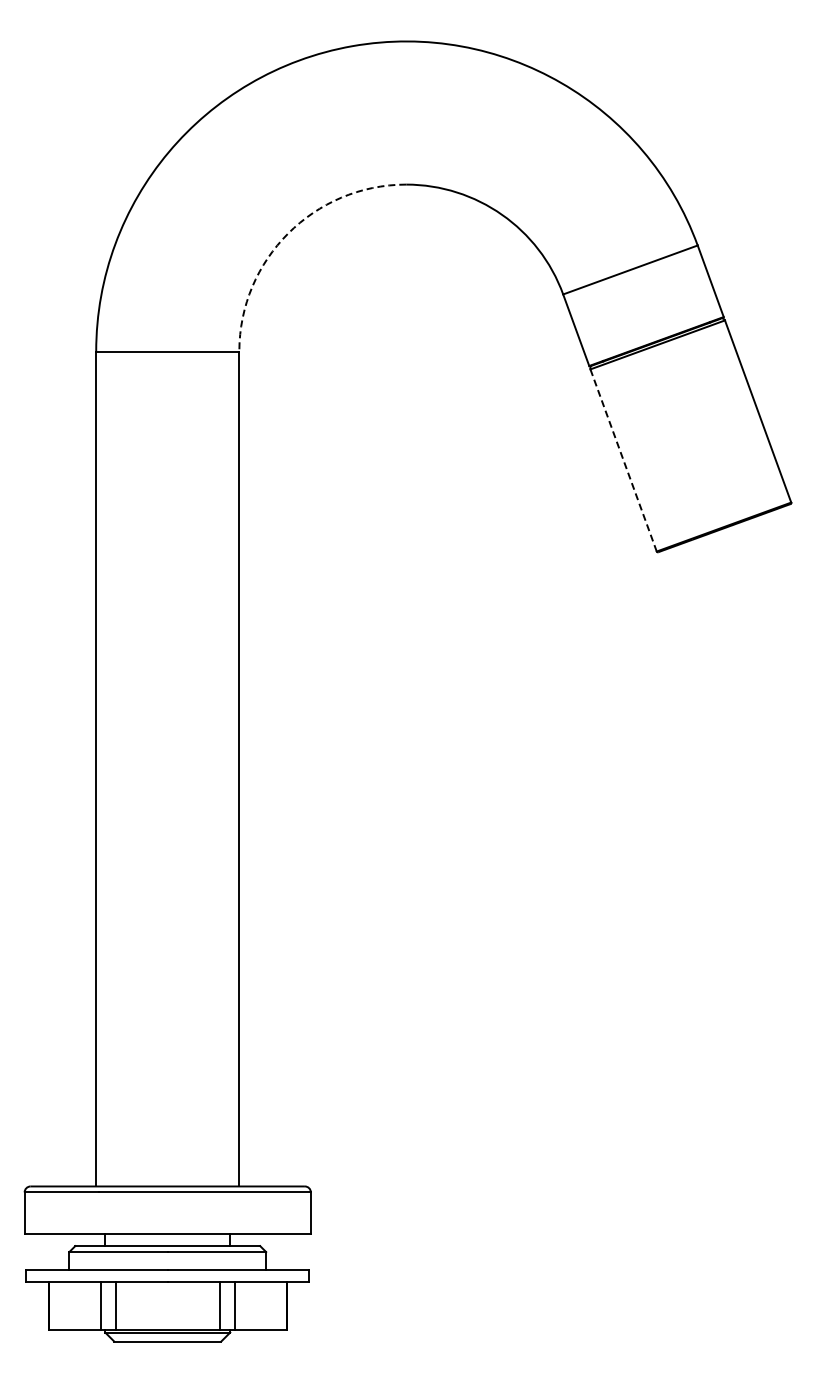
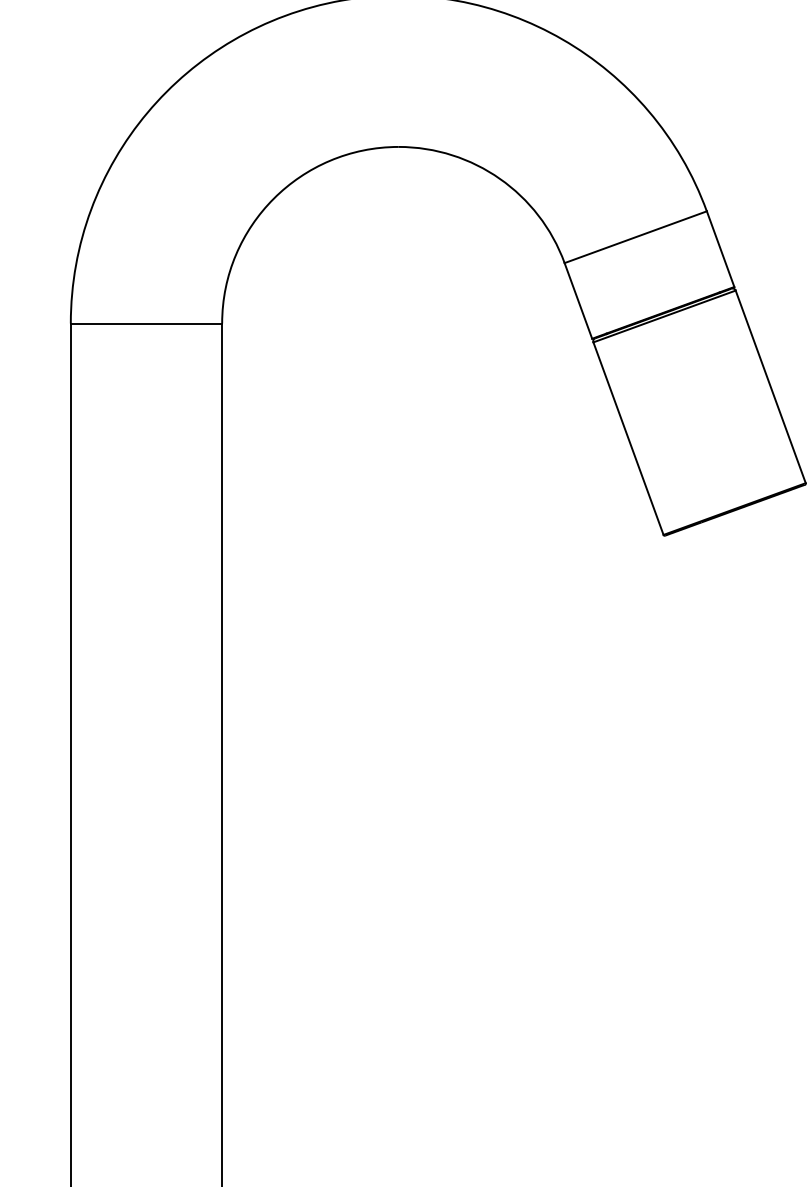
arc: (288, 233) -> (274, 198), dashed -> solid
line: (623, 460) -> (628, 438), dashed -> solid

